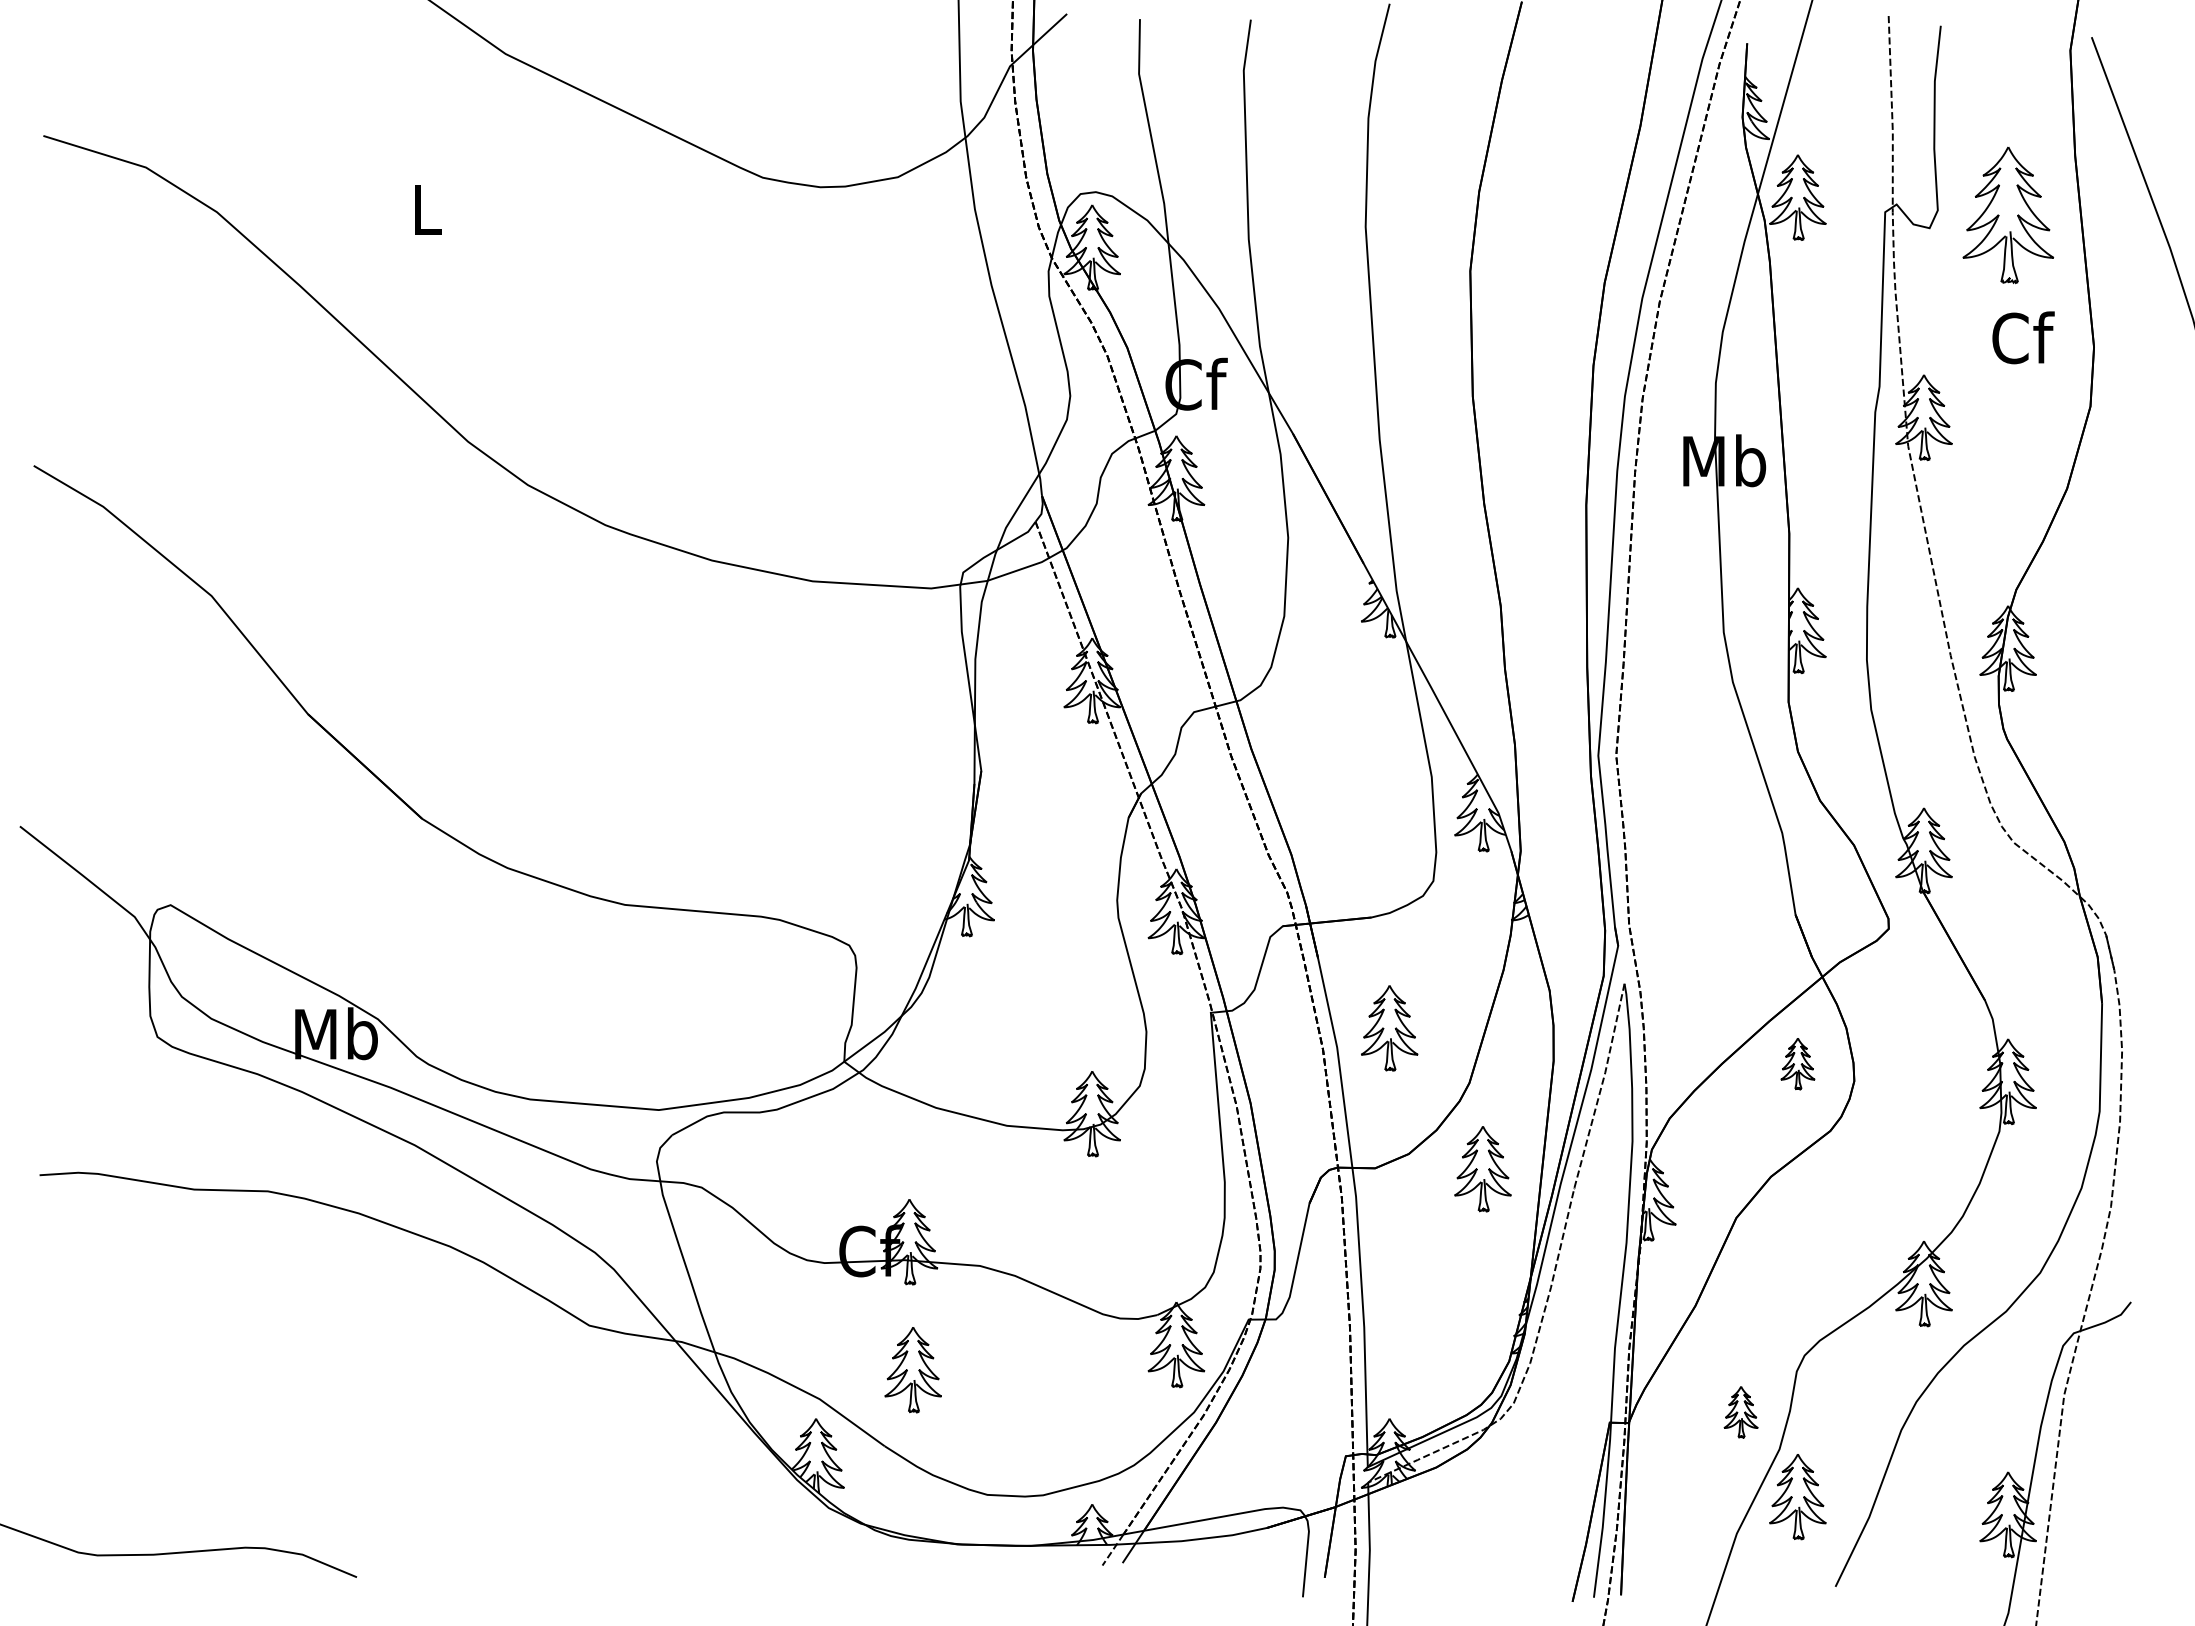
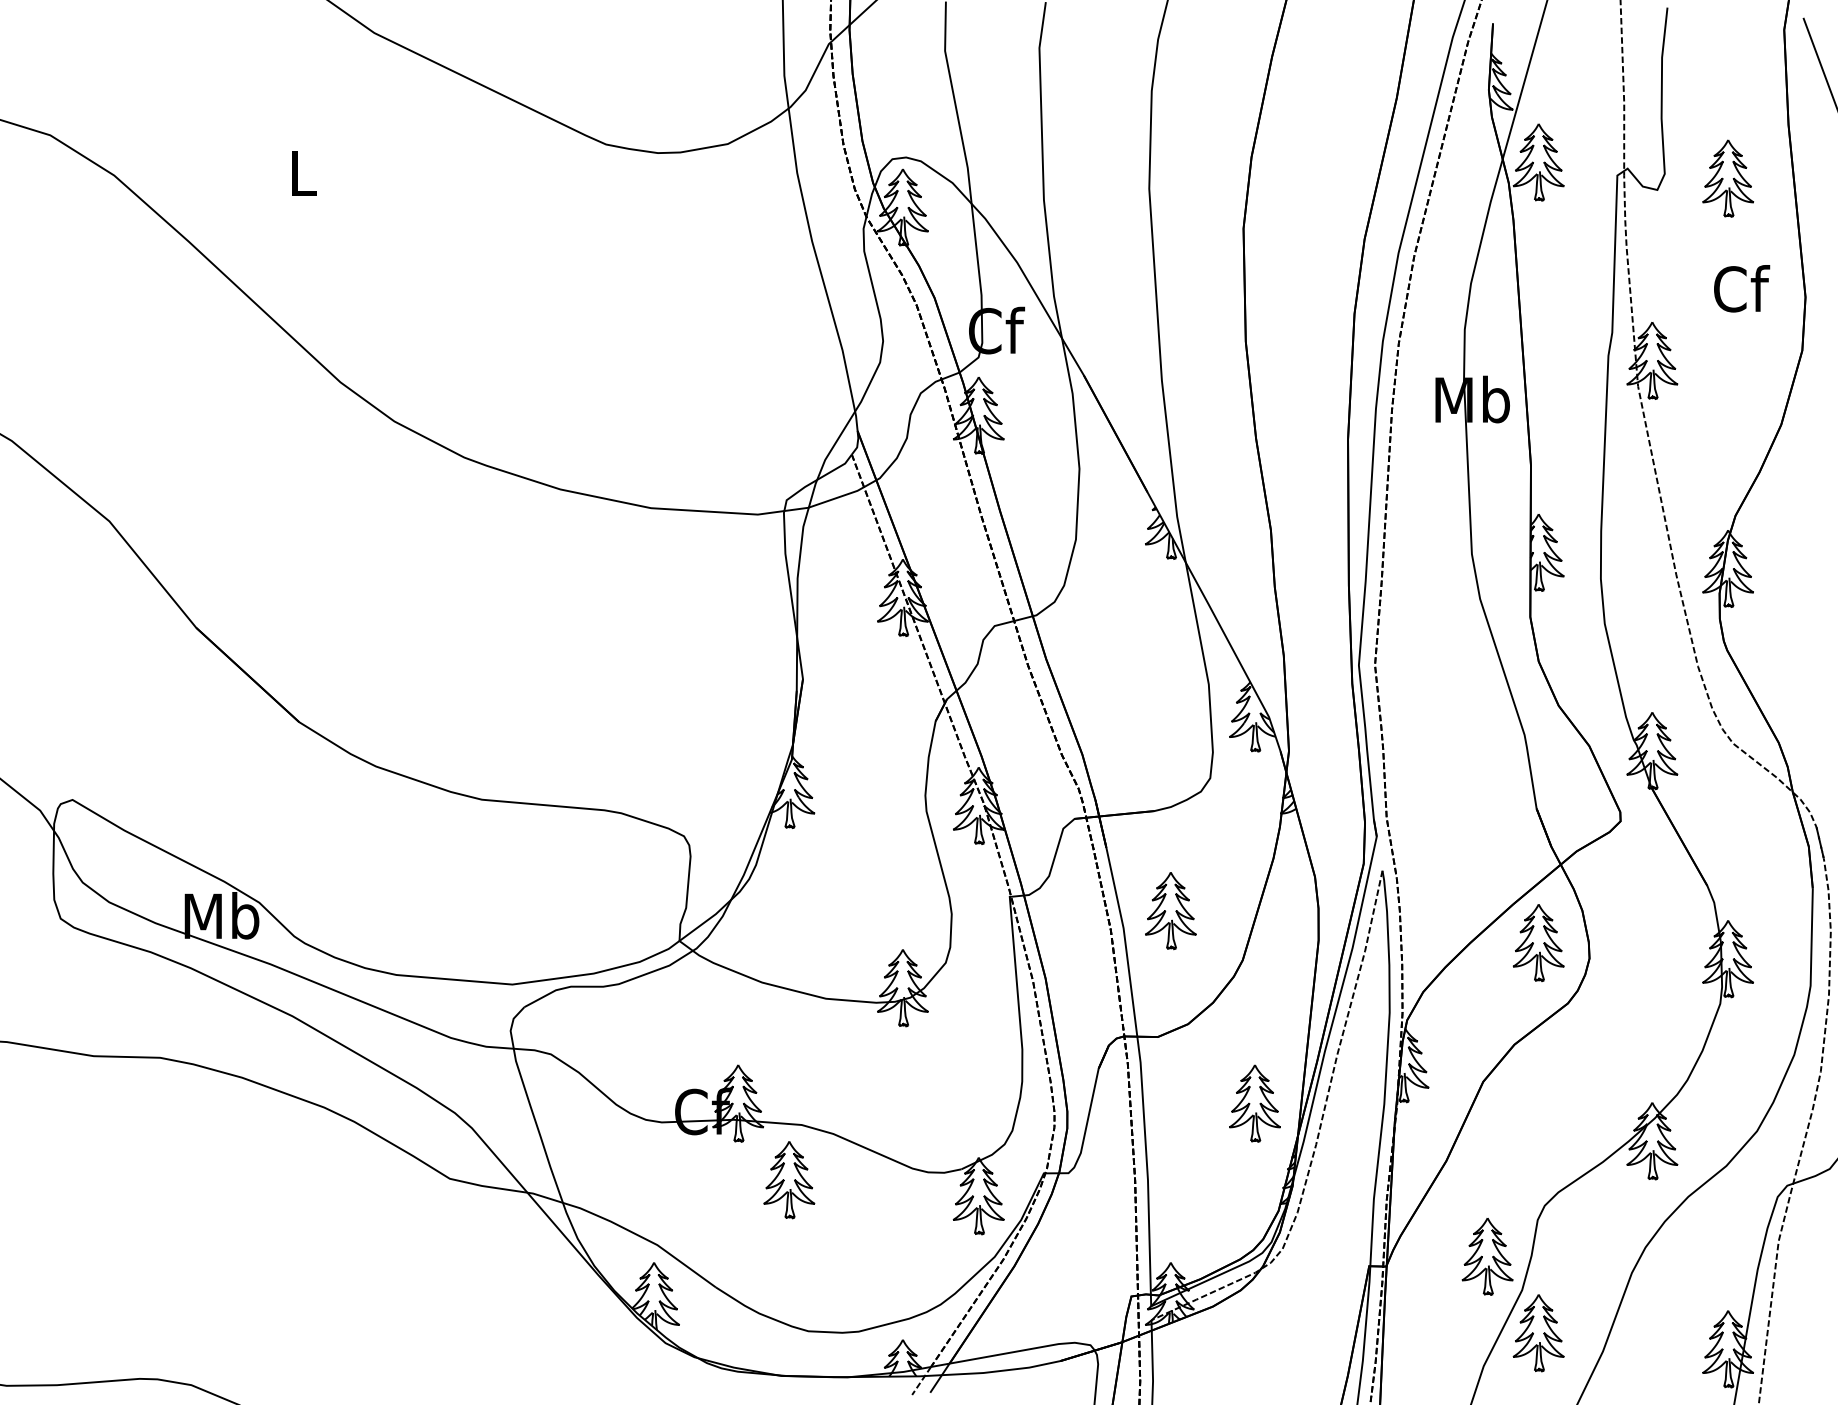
part: (2007, 215) -> (1727, 178), size x0.62
part: (1797, 1063) -> (1538, 942), size x1.67
part: (1482, 1169) -> (1254, 1103), moved
part: (912, 1370) -> (788, 1180), moved
part: (1740, 1412) -> (1486, 1257), size x1.67

